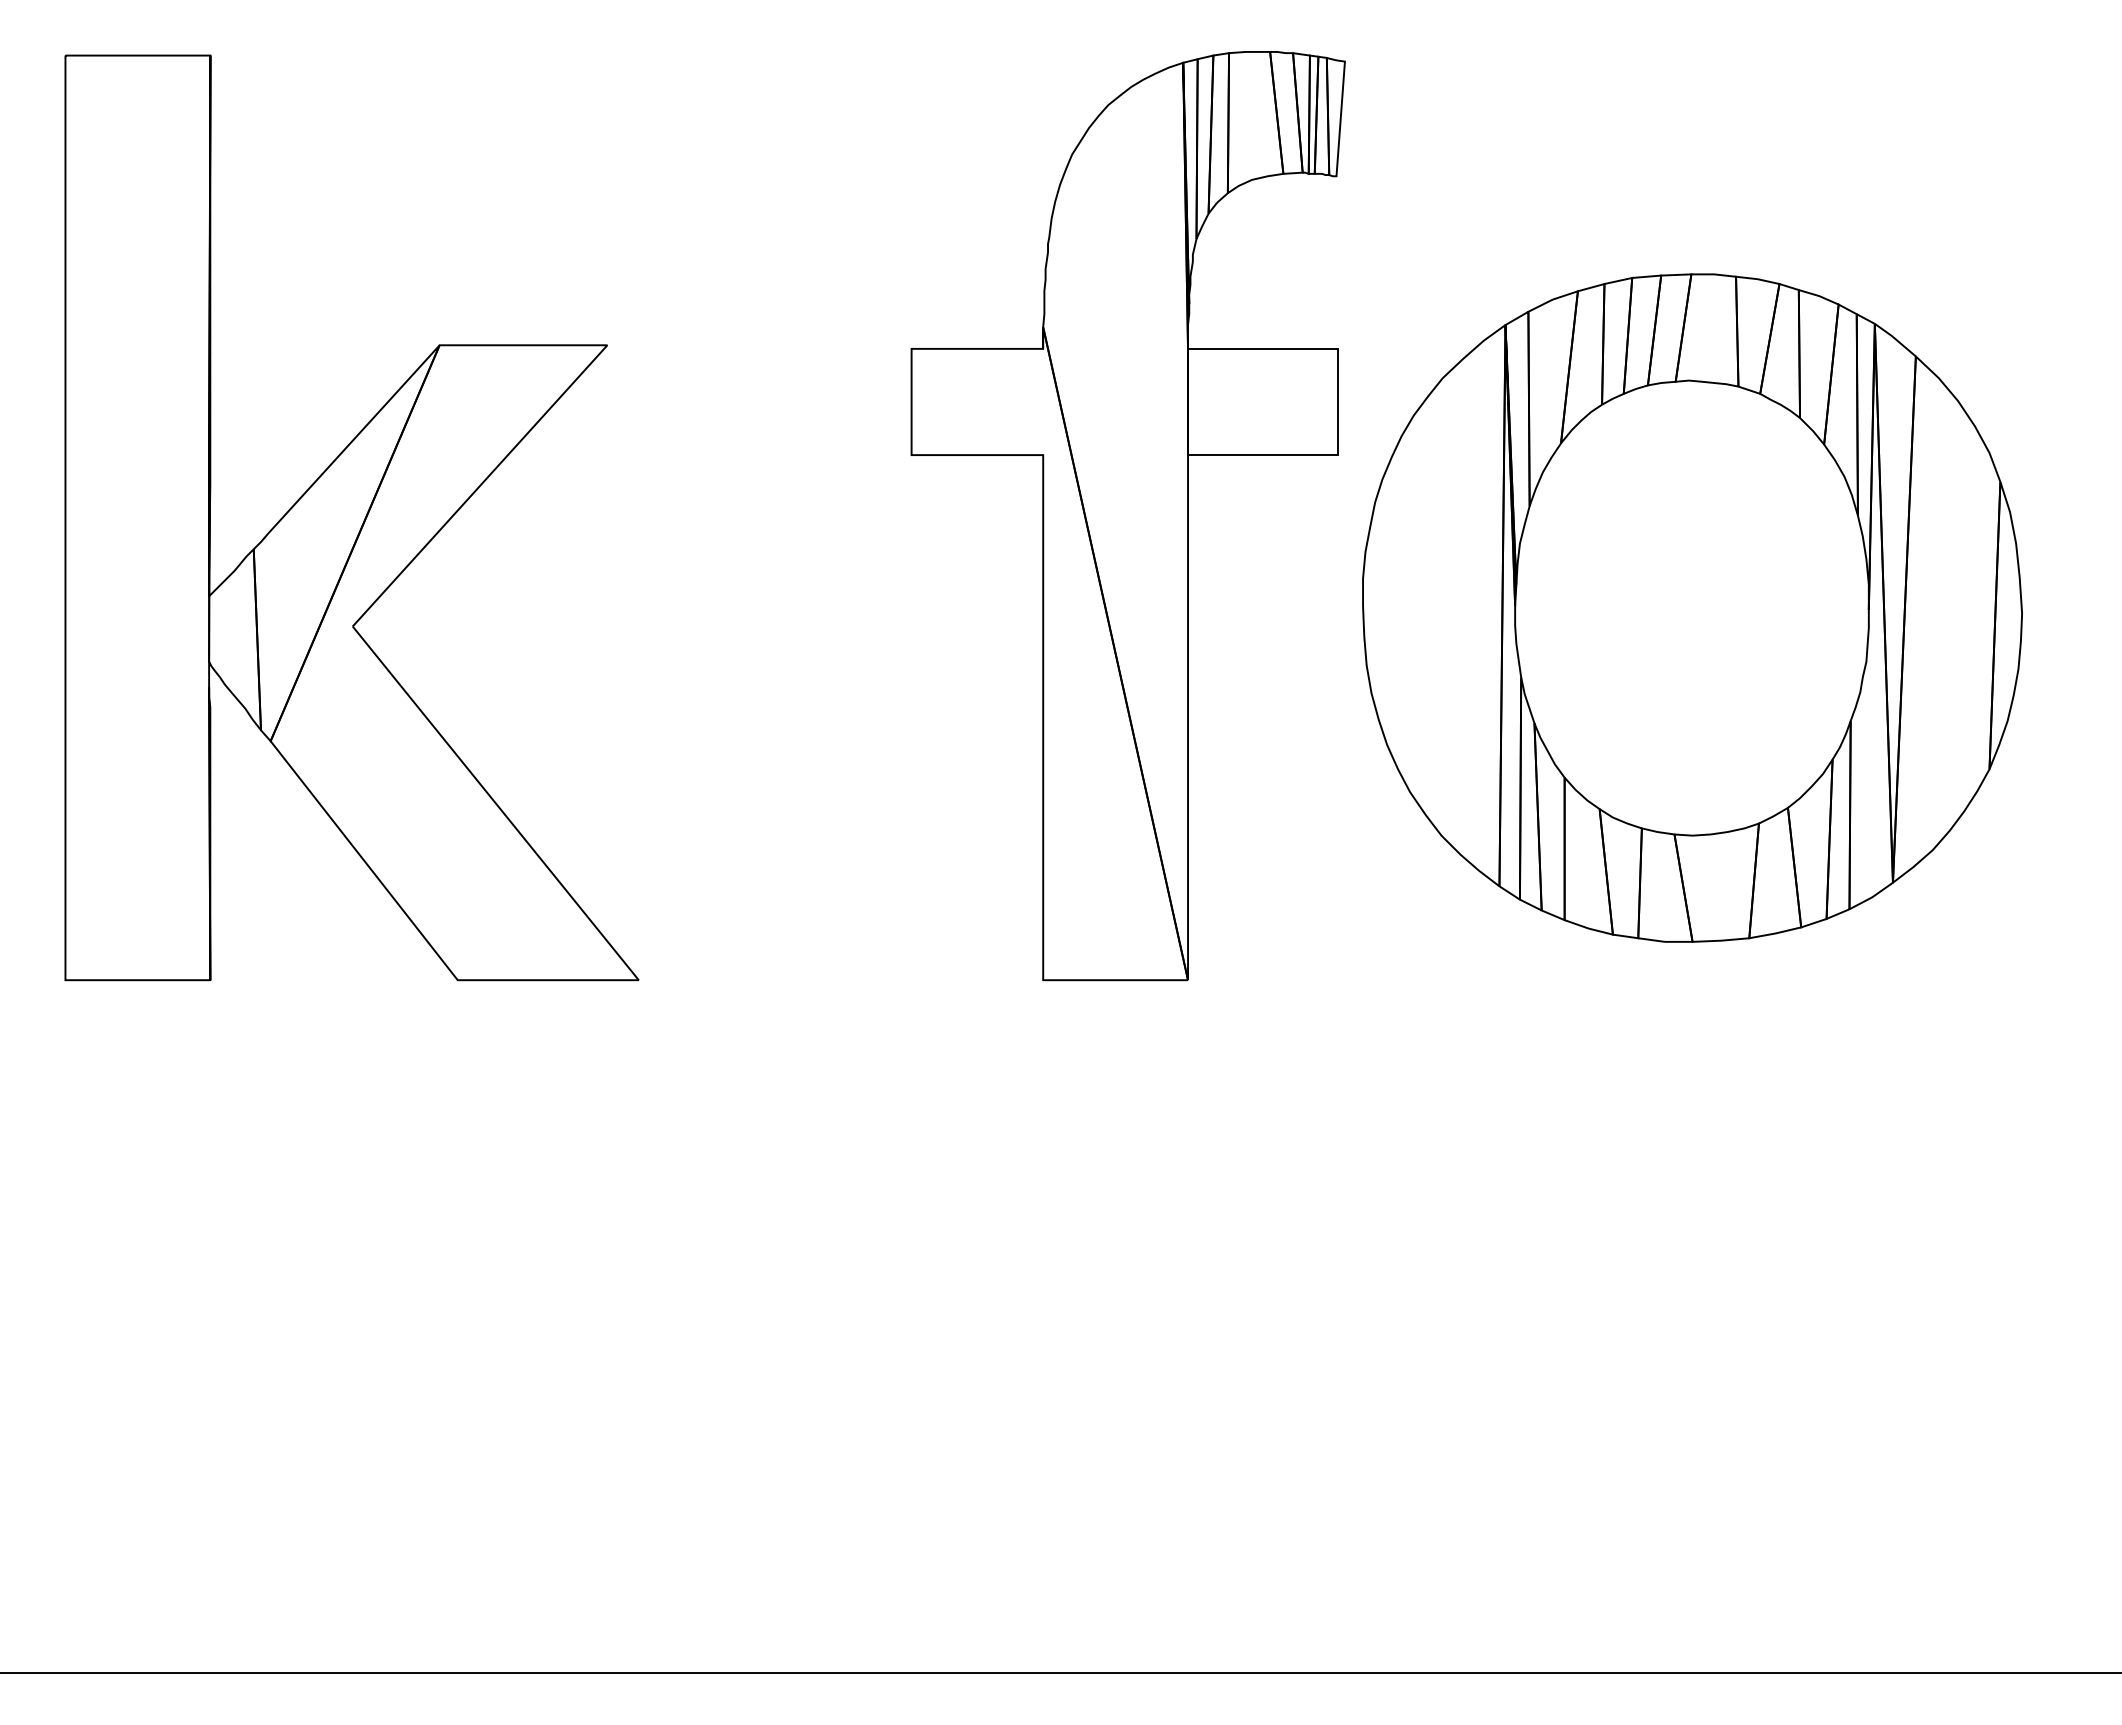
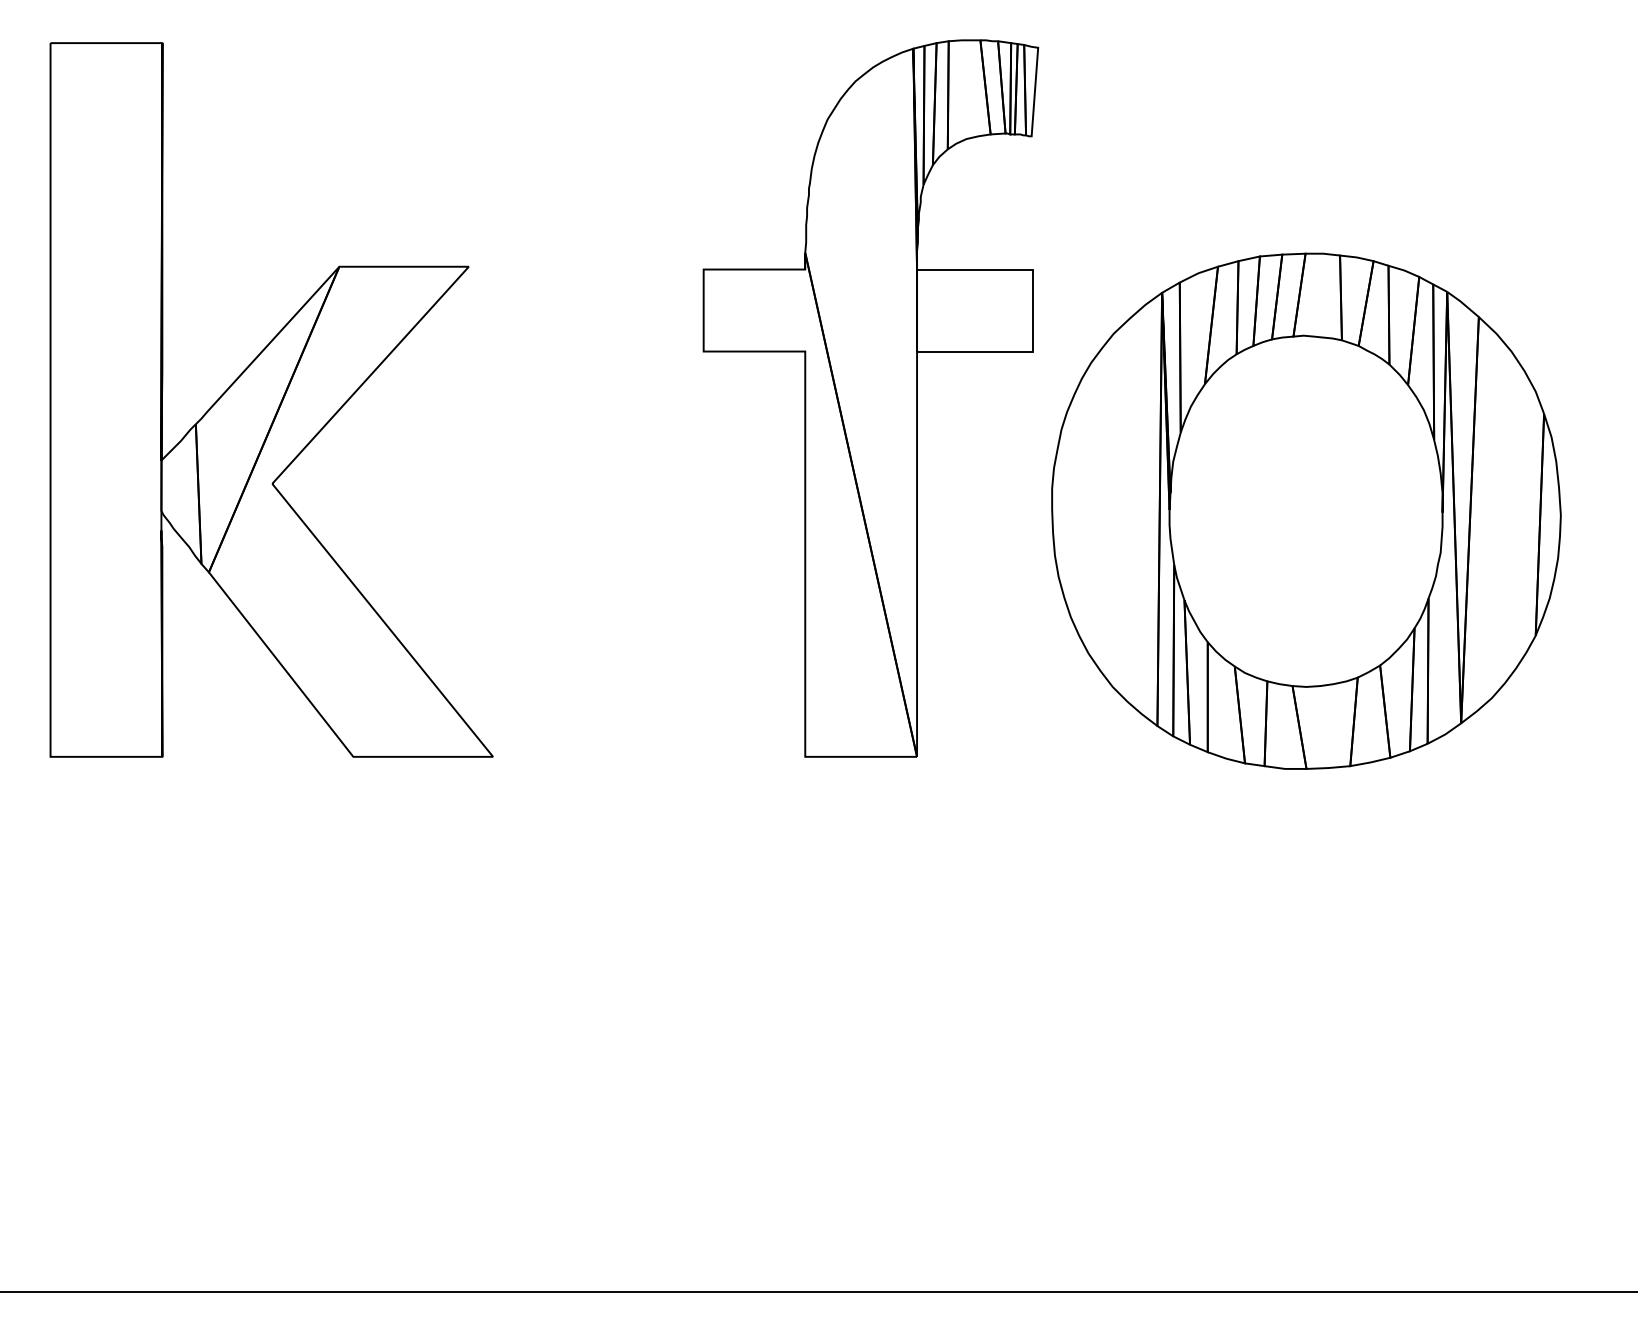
part: (1692, 607) -> (1306, 510), moved

